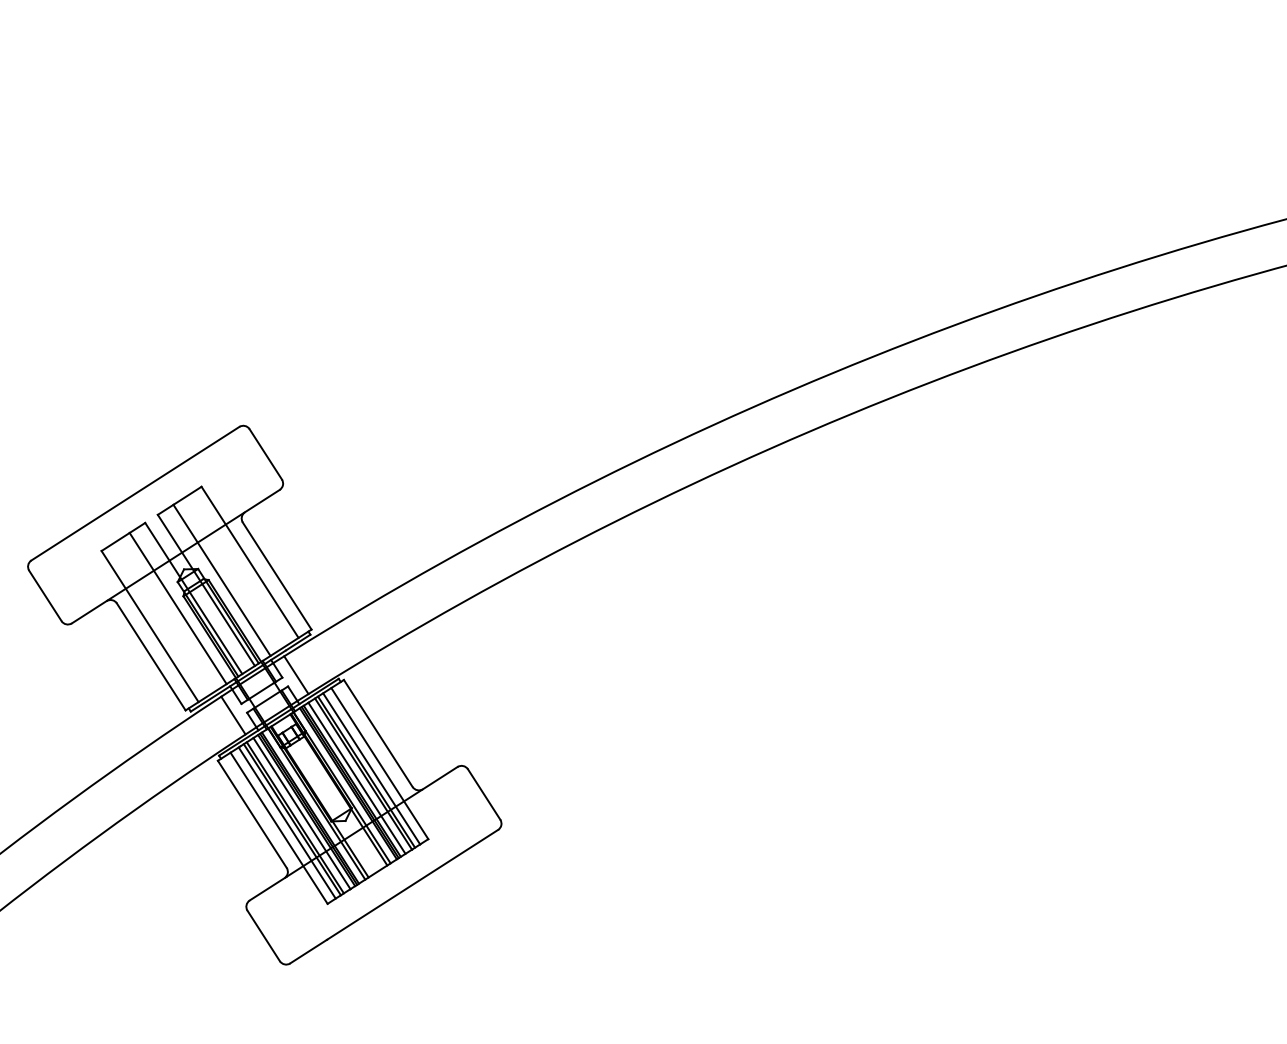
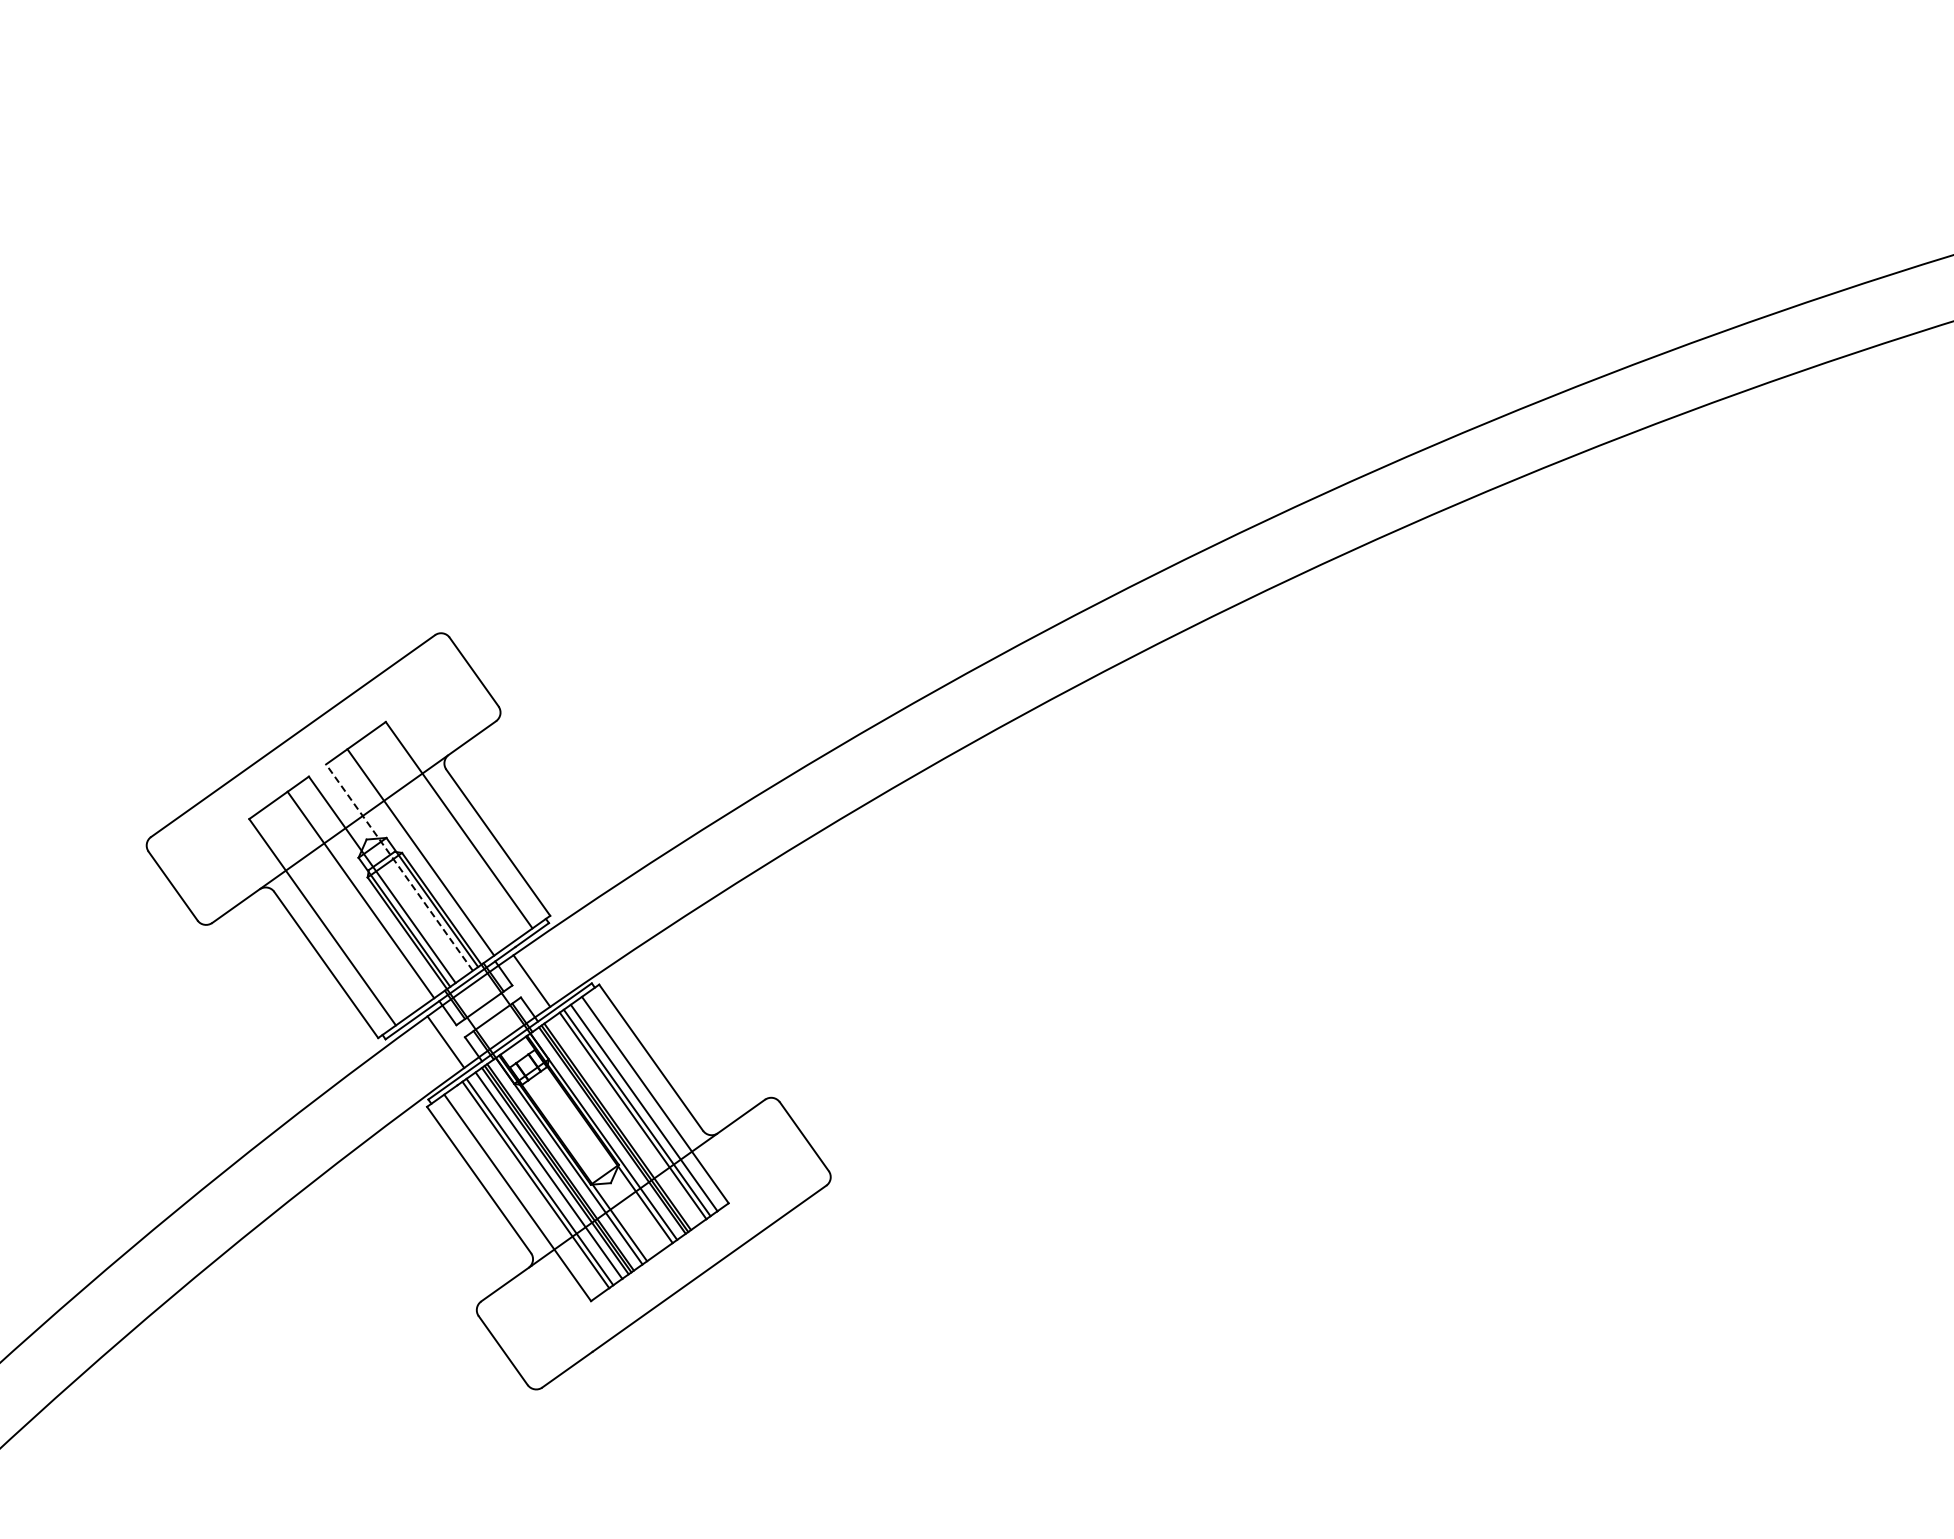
line: (206, 590) -> (399, 867), solid -> dashed
line: (356, 778) -> (623, 1122), removed
line: (287, 822) -> (528, 1189), removed

